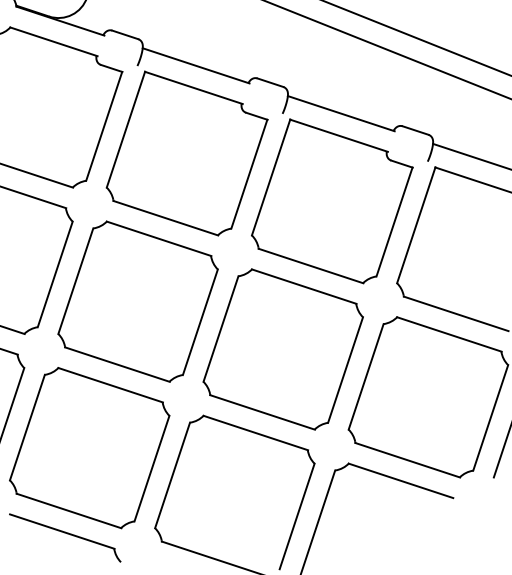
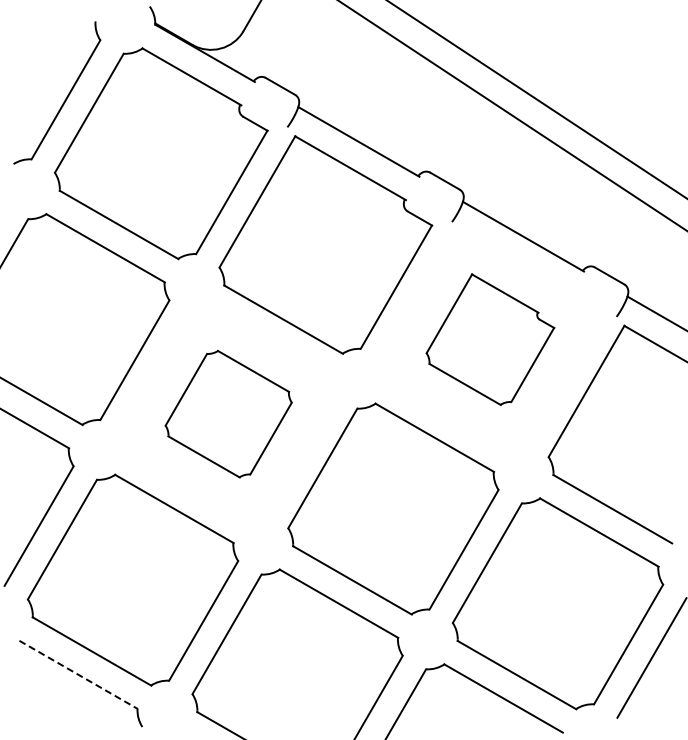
part: (332, 200) -> (490, 339), size x0.6
part: (137, 301) -> (228, 413), size x0.6
line: (63, 531) -> (79, 675), solid -> dashed

